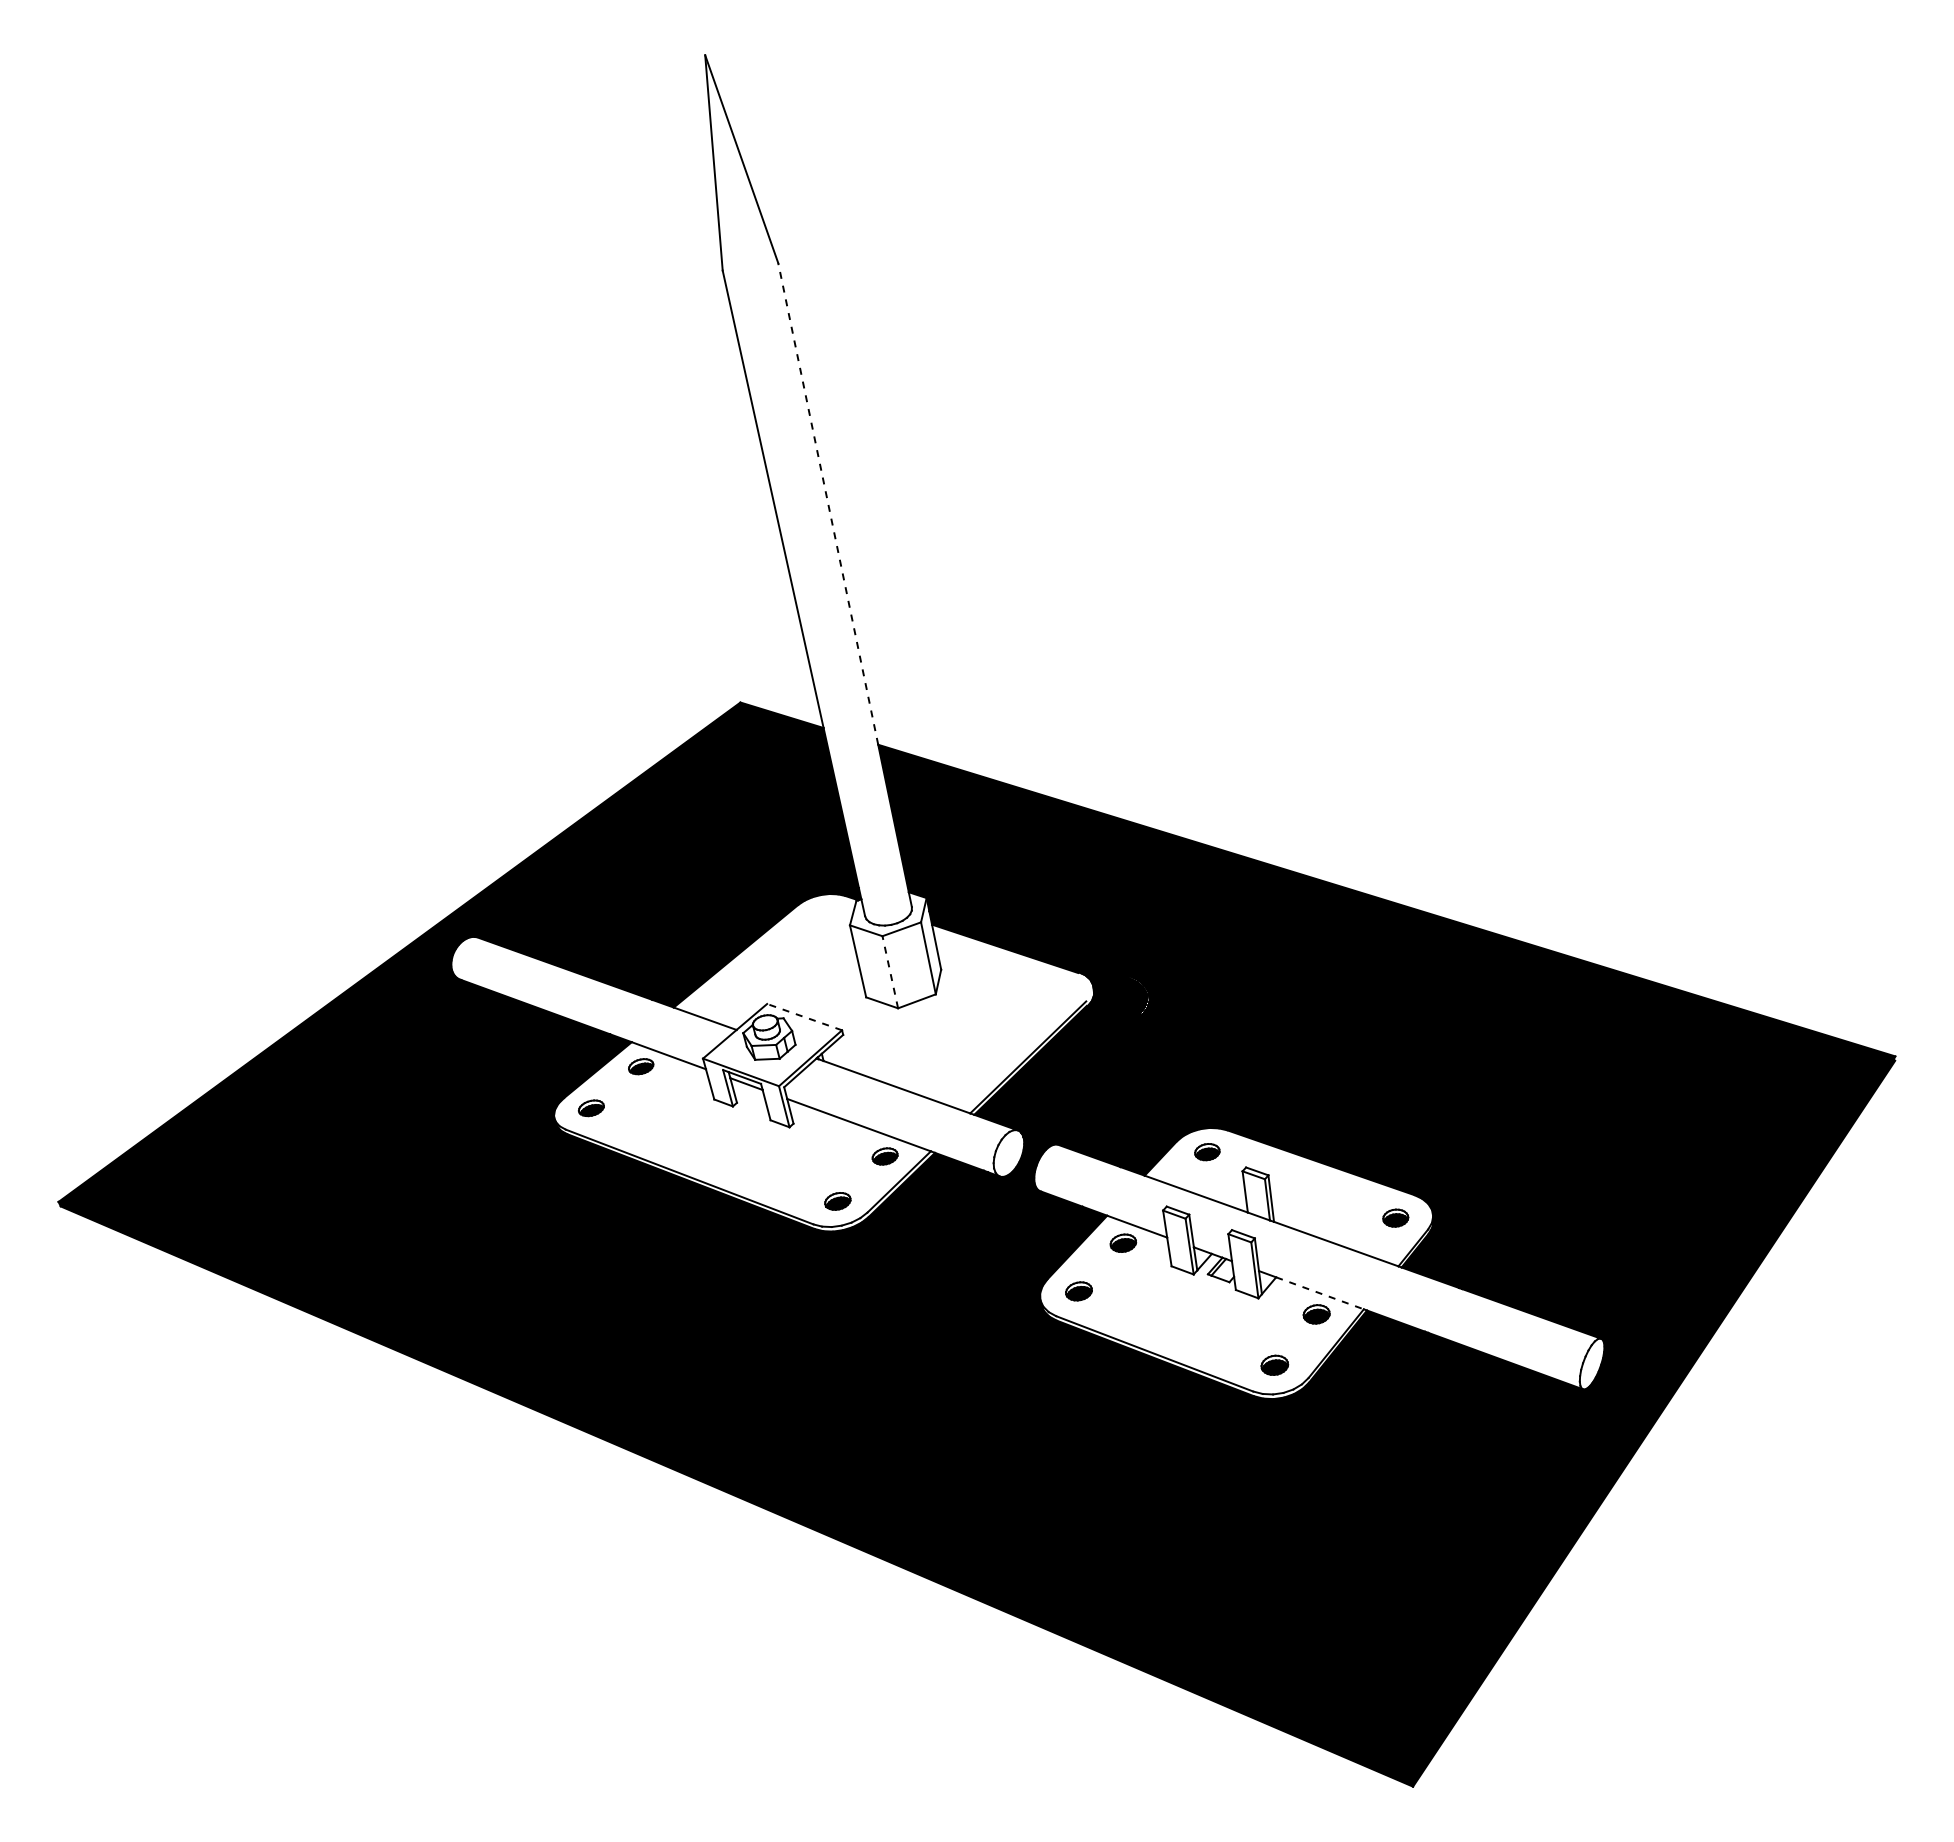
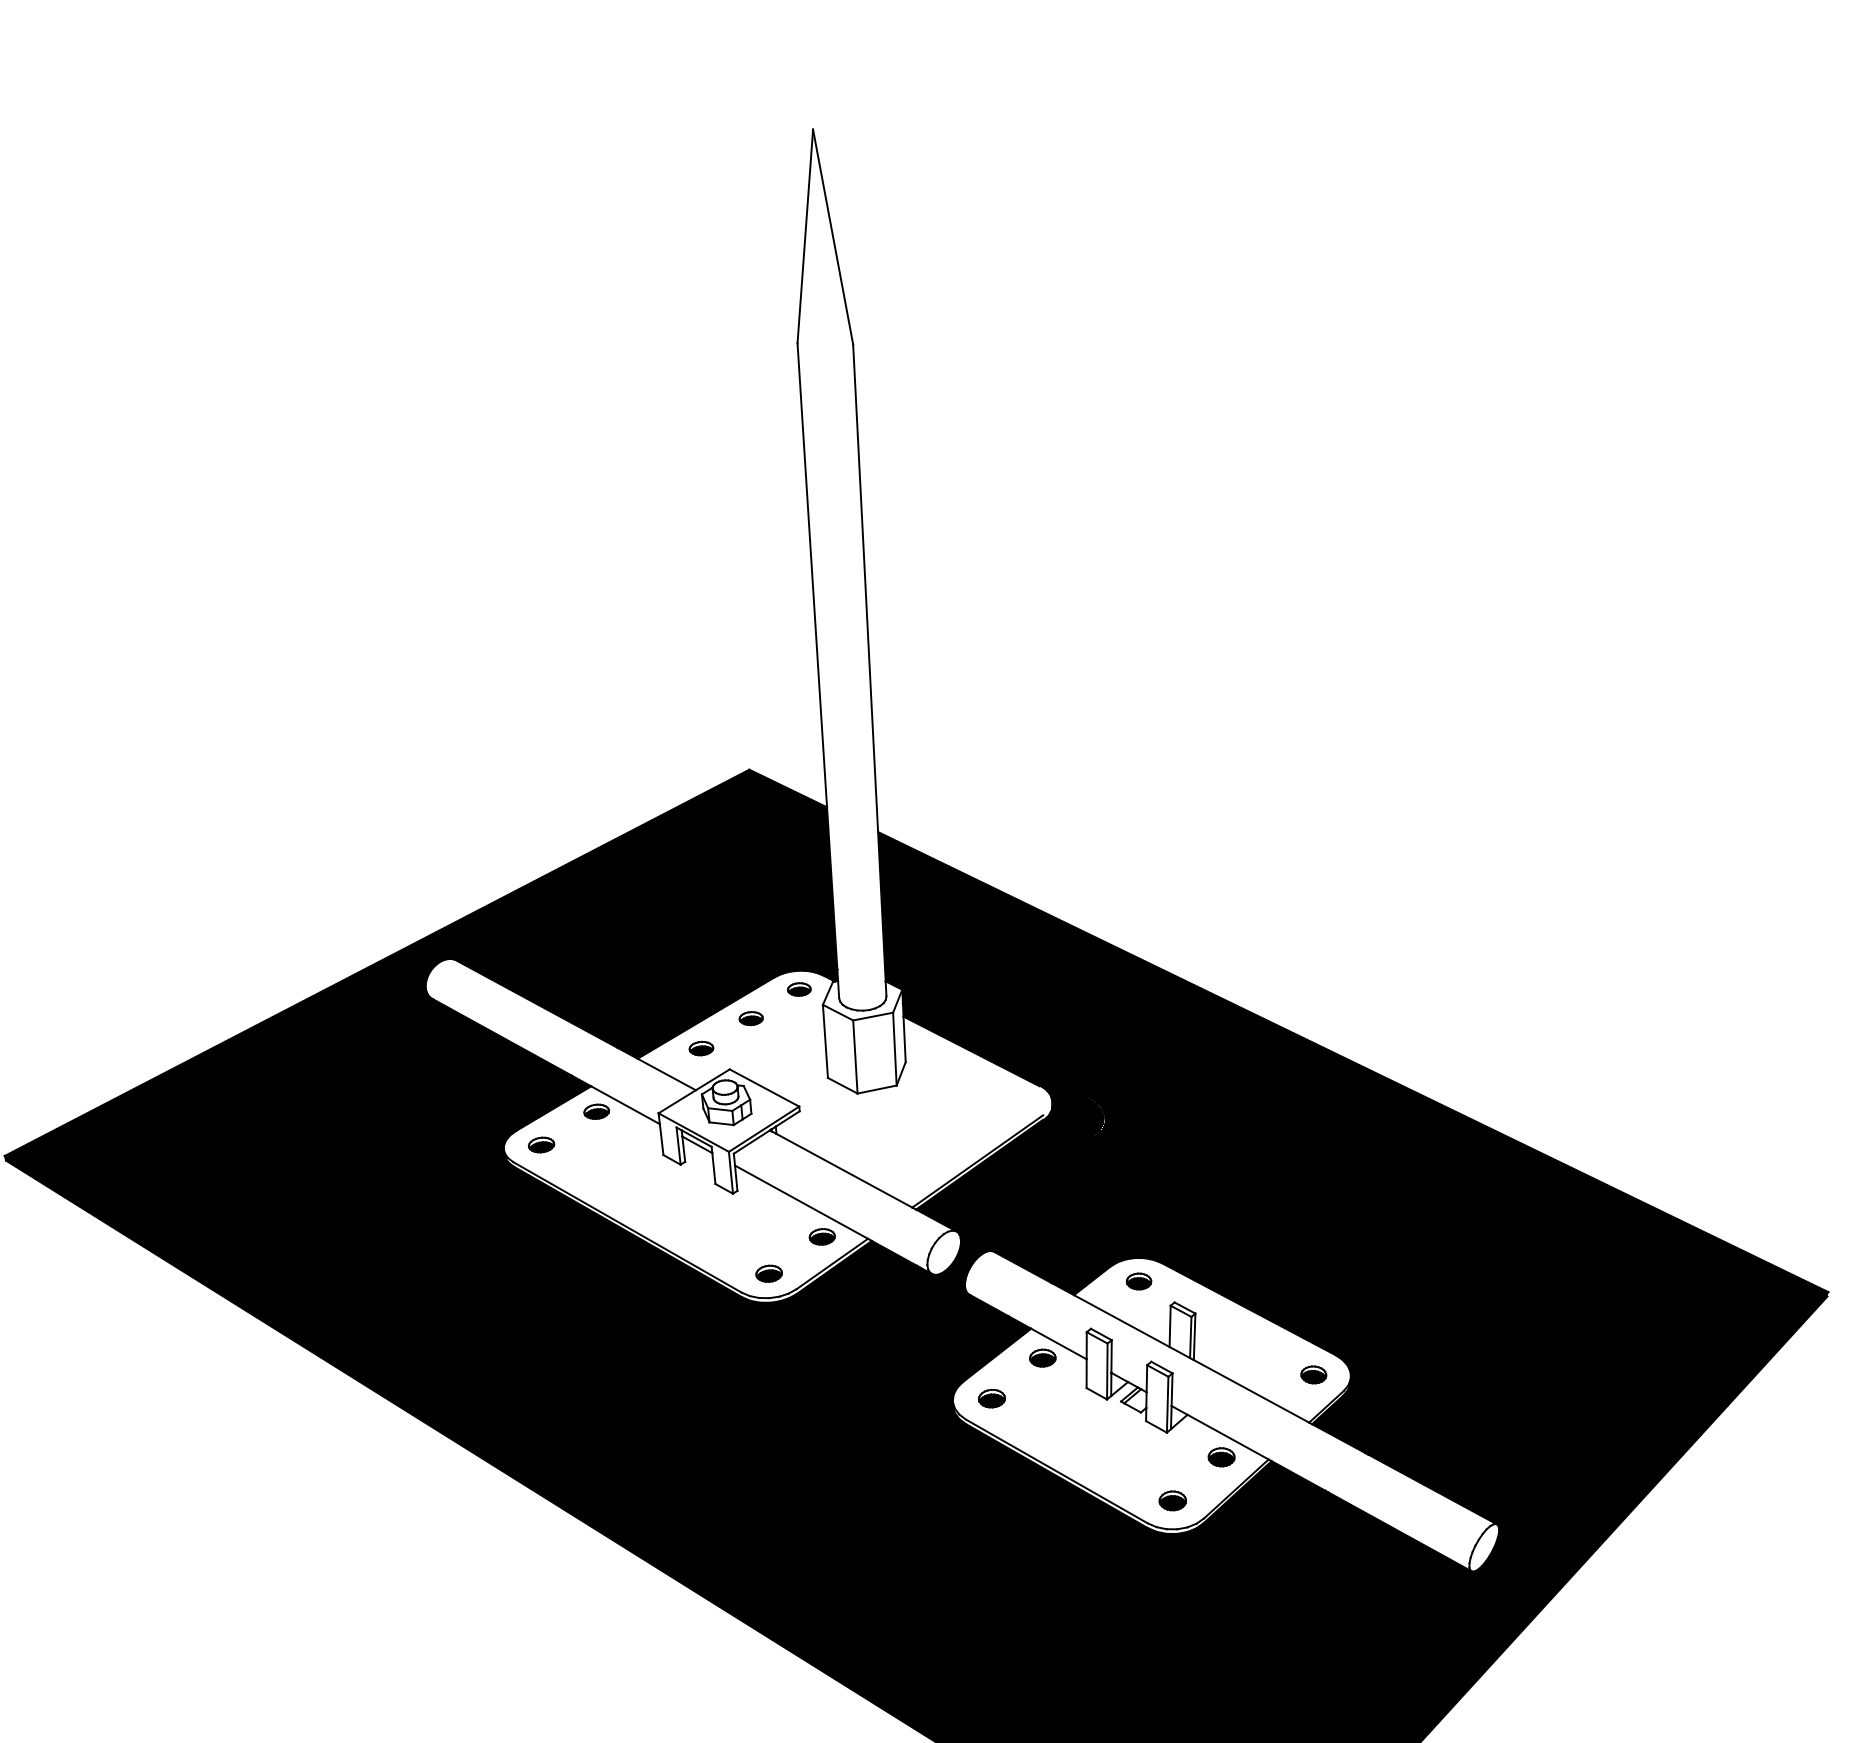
line: (828, 503) -> (865, 587), dashed -> solid
part: (779, 950) -> (750, 1018), added
line: (890, 972) -> (855, 1057), dashed -> solid
line: (804, 1017) -> (764, 1088), dashed -> solid
line: (1320, 1293) -> (1228, 1437), dashed -> solid

